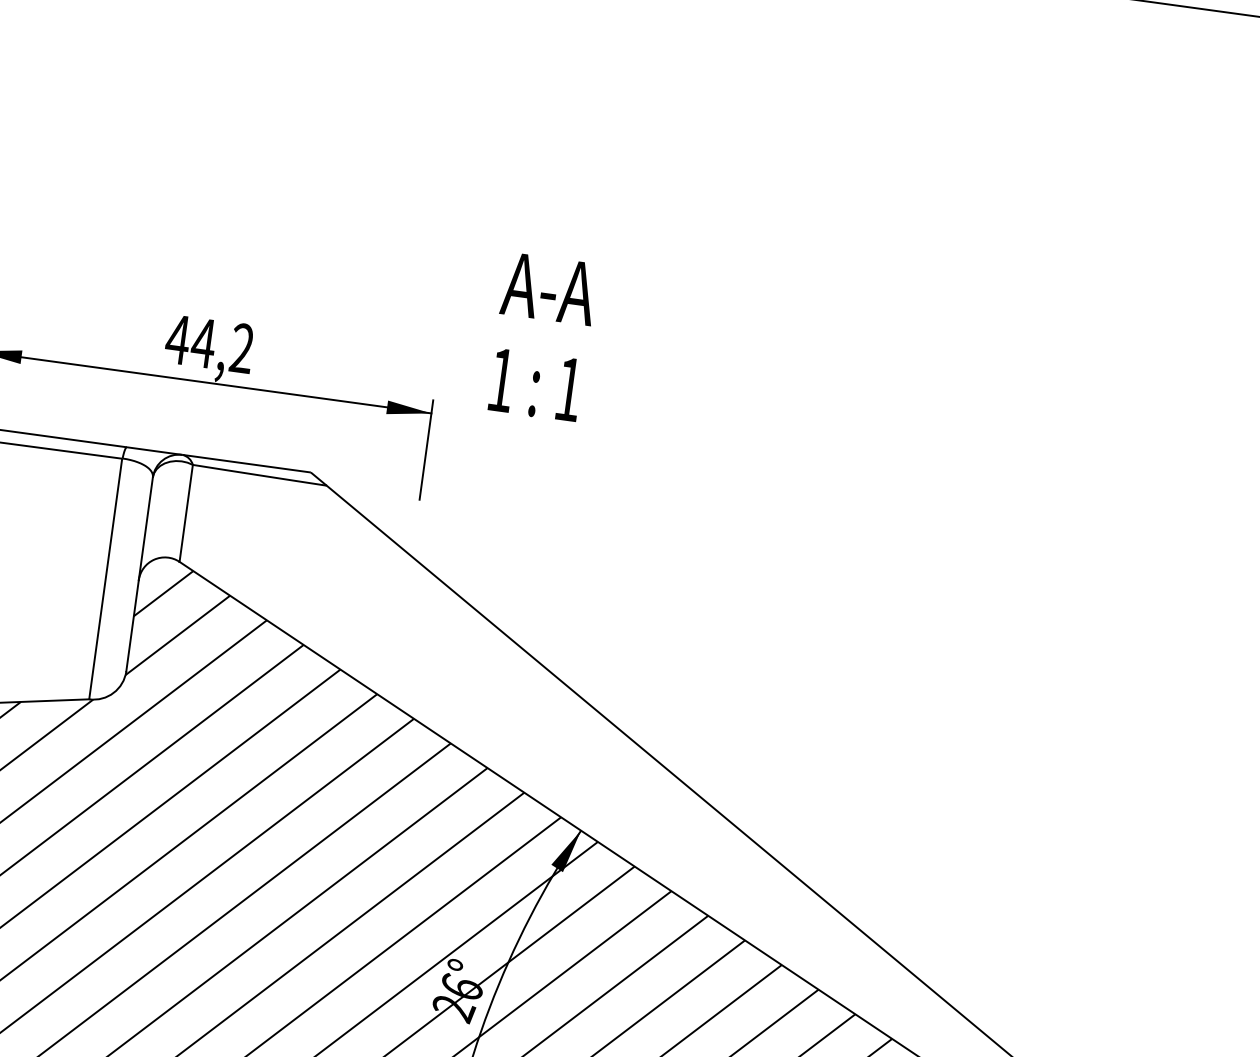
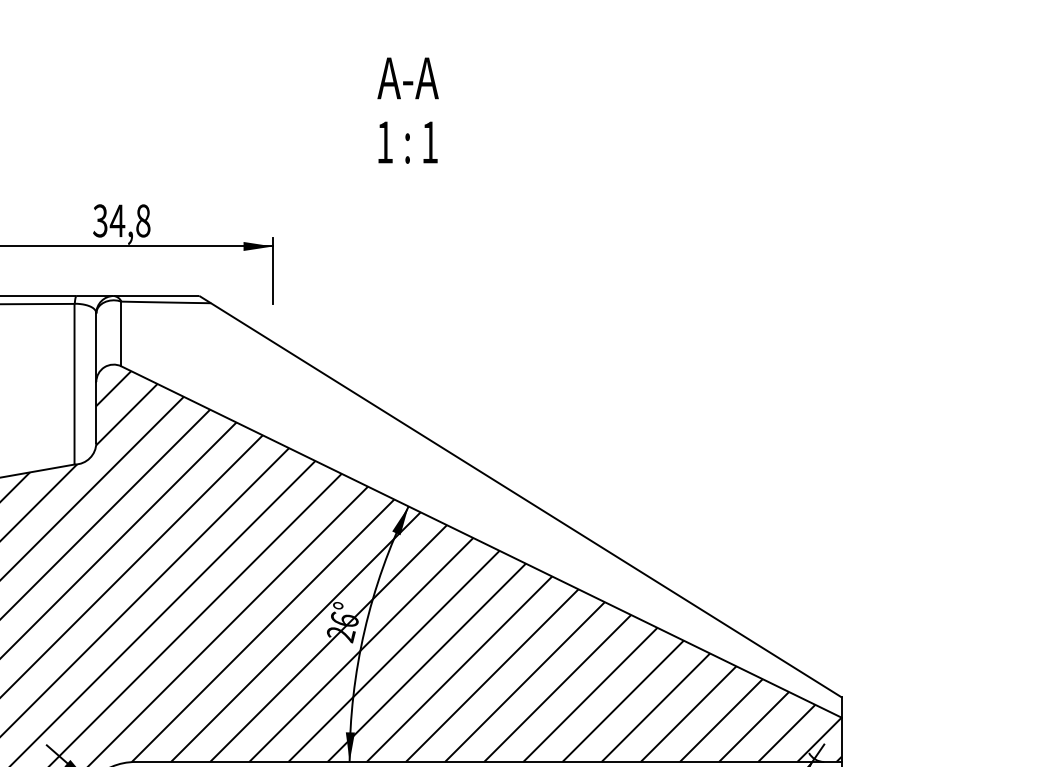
text: (541, 336) -> (407, 110), moved
text: (209, 343) -> (121, 220), 44,2 -> 34,8

